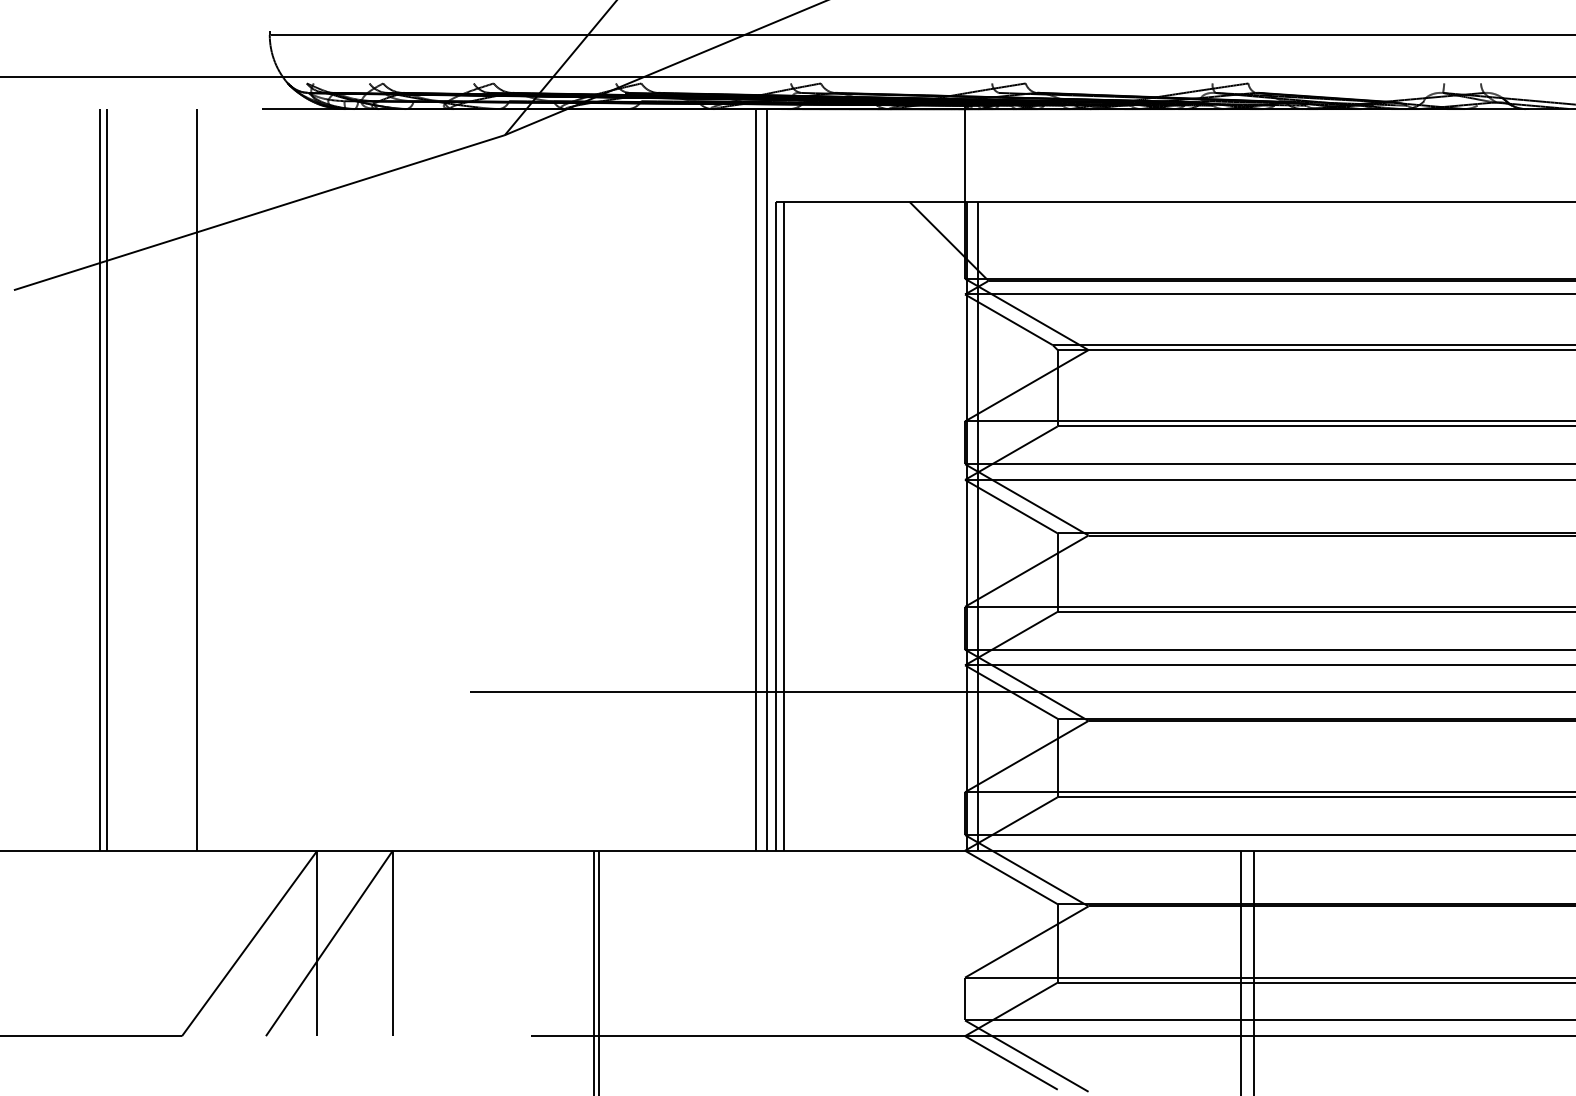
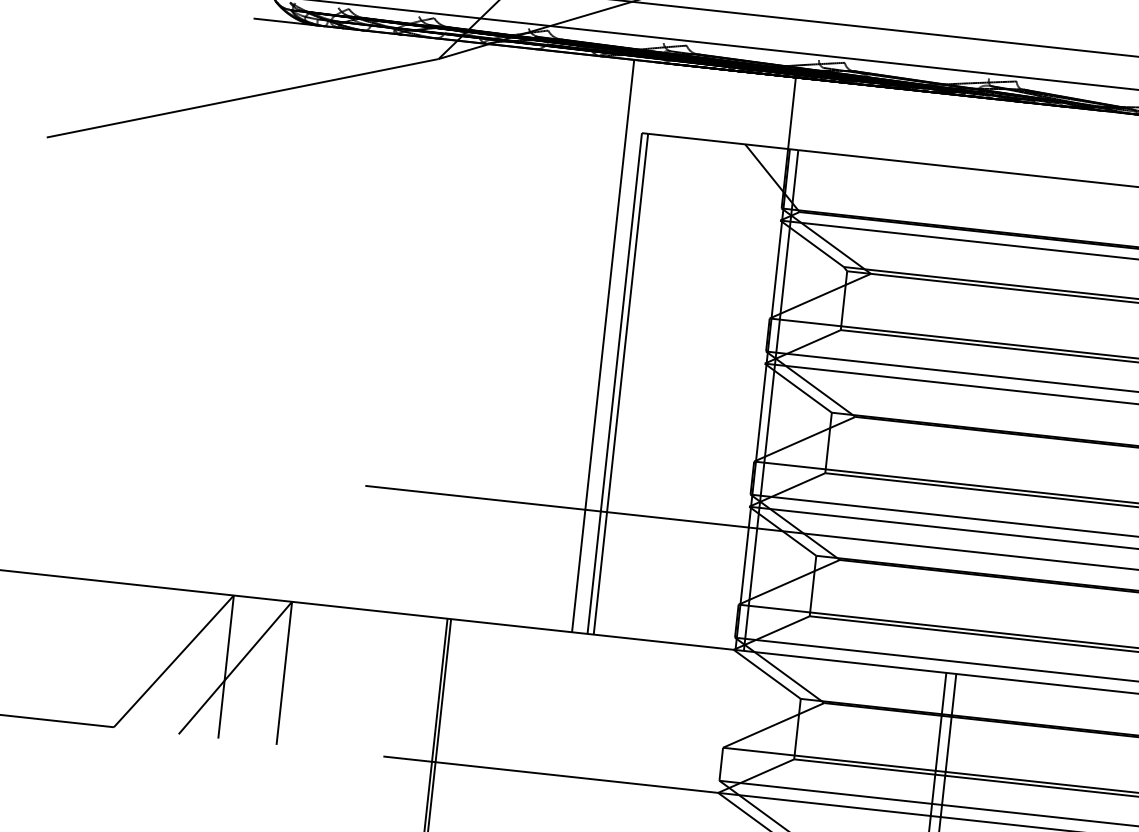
line: (100, 479) -> (97, 290), removed
line: (107, 479) -> (103, 291), removed
line: (197, 479) -> (172, 298), removed
line: (766, 479) -> (611, 346), removed

